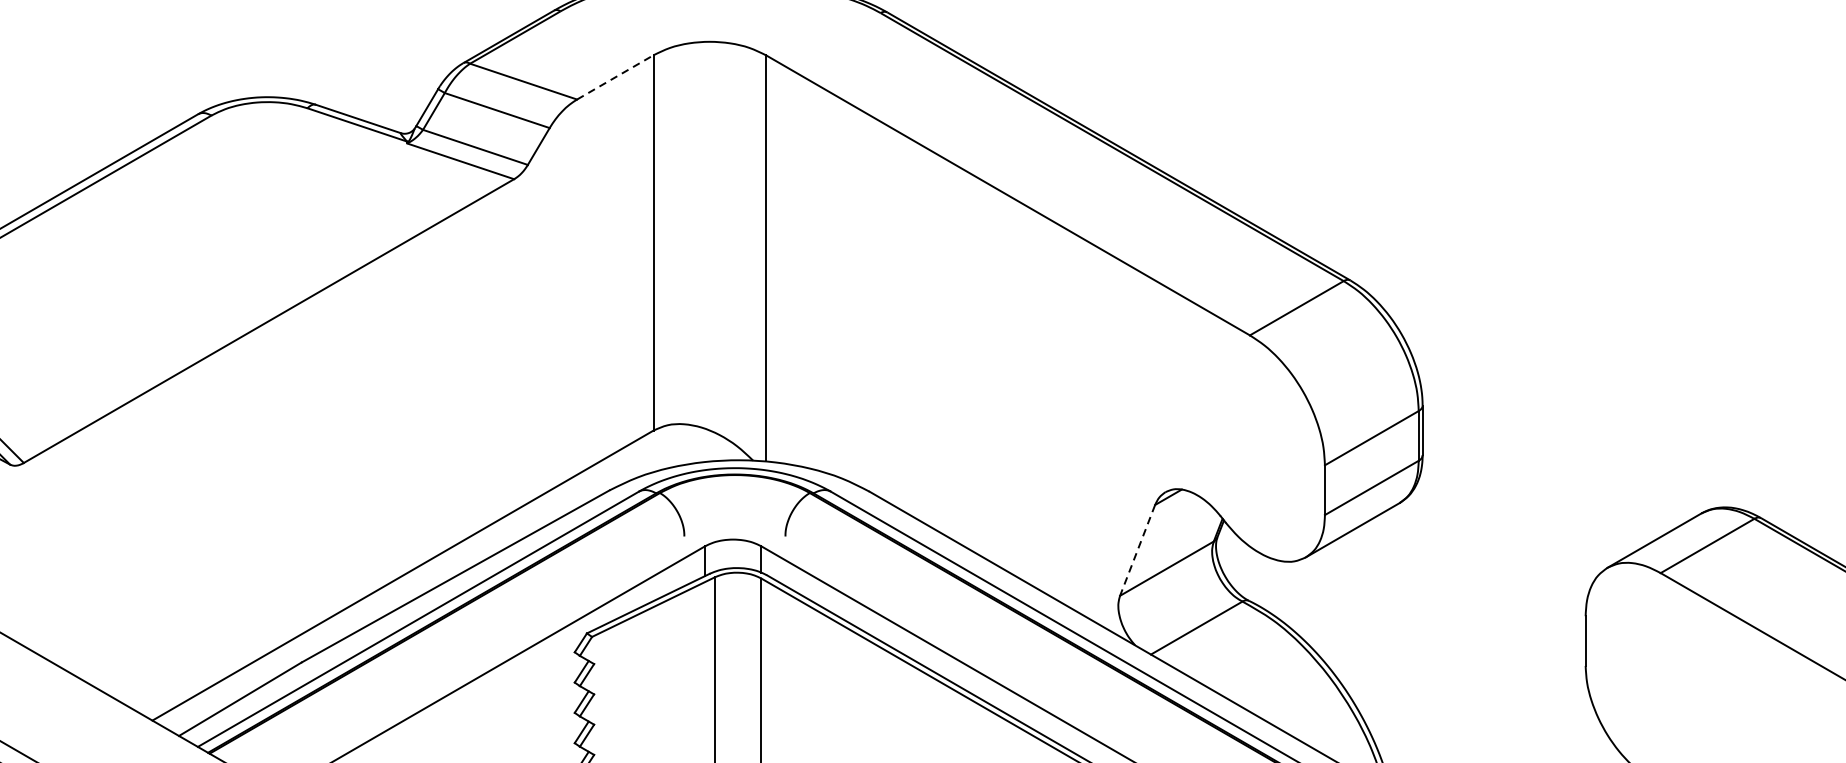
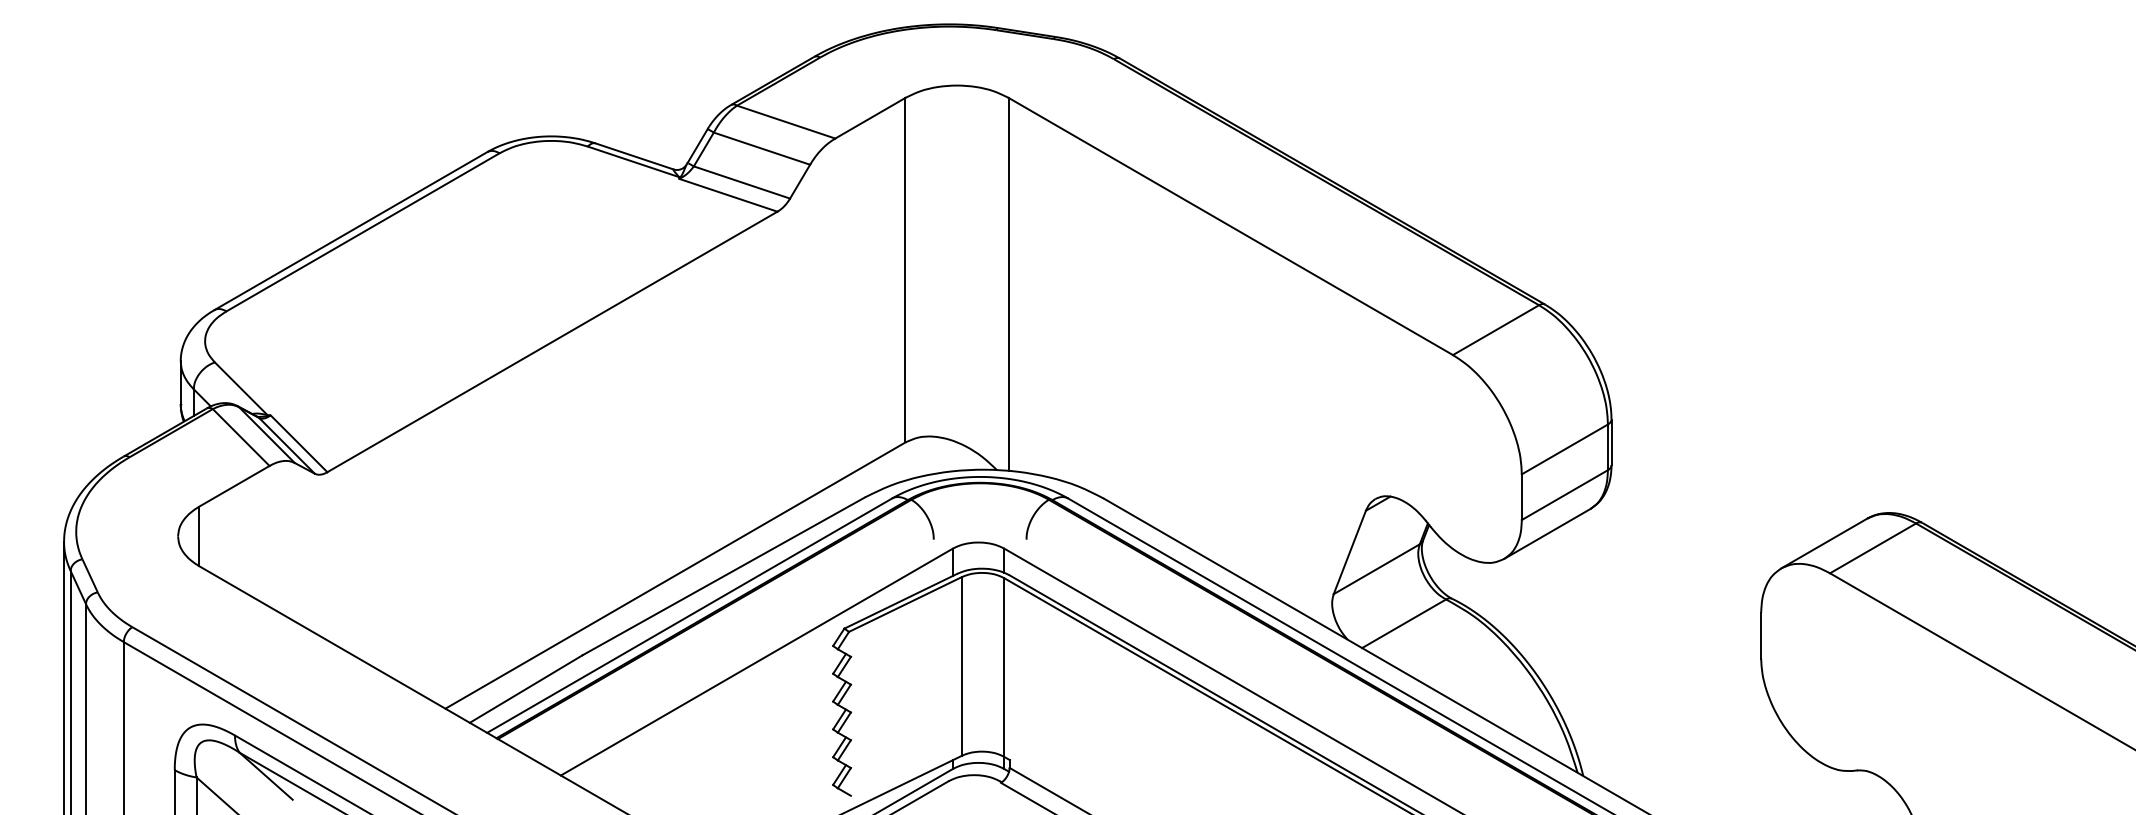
line: (615, 77) -> (870, 118), dashed -> solid
line: (1137, 550) -> (1349, 552), dashed -> solid

